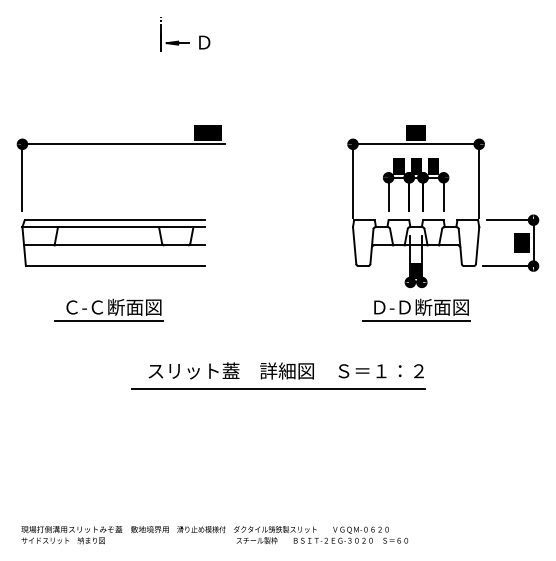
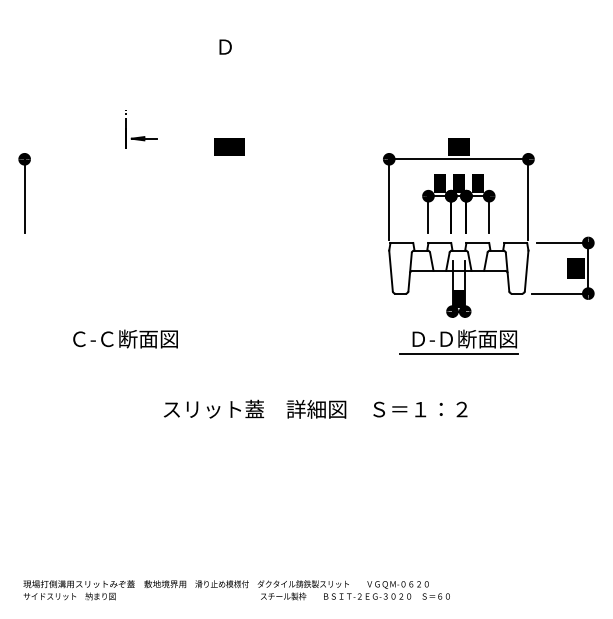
part: (175, 41) -> (141, 136), moved
line: (123, 144) -> (136, 159), removed
part: (112, 243) -> (124, 268), removed
line: (108, 321) -> (119, 354), removed
line: (278, 388) -> (306, 428), removed

